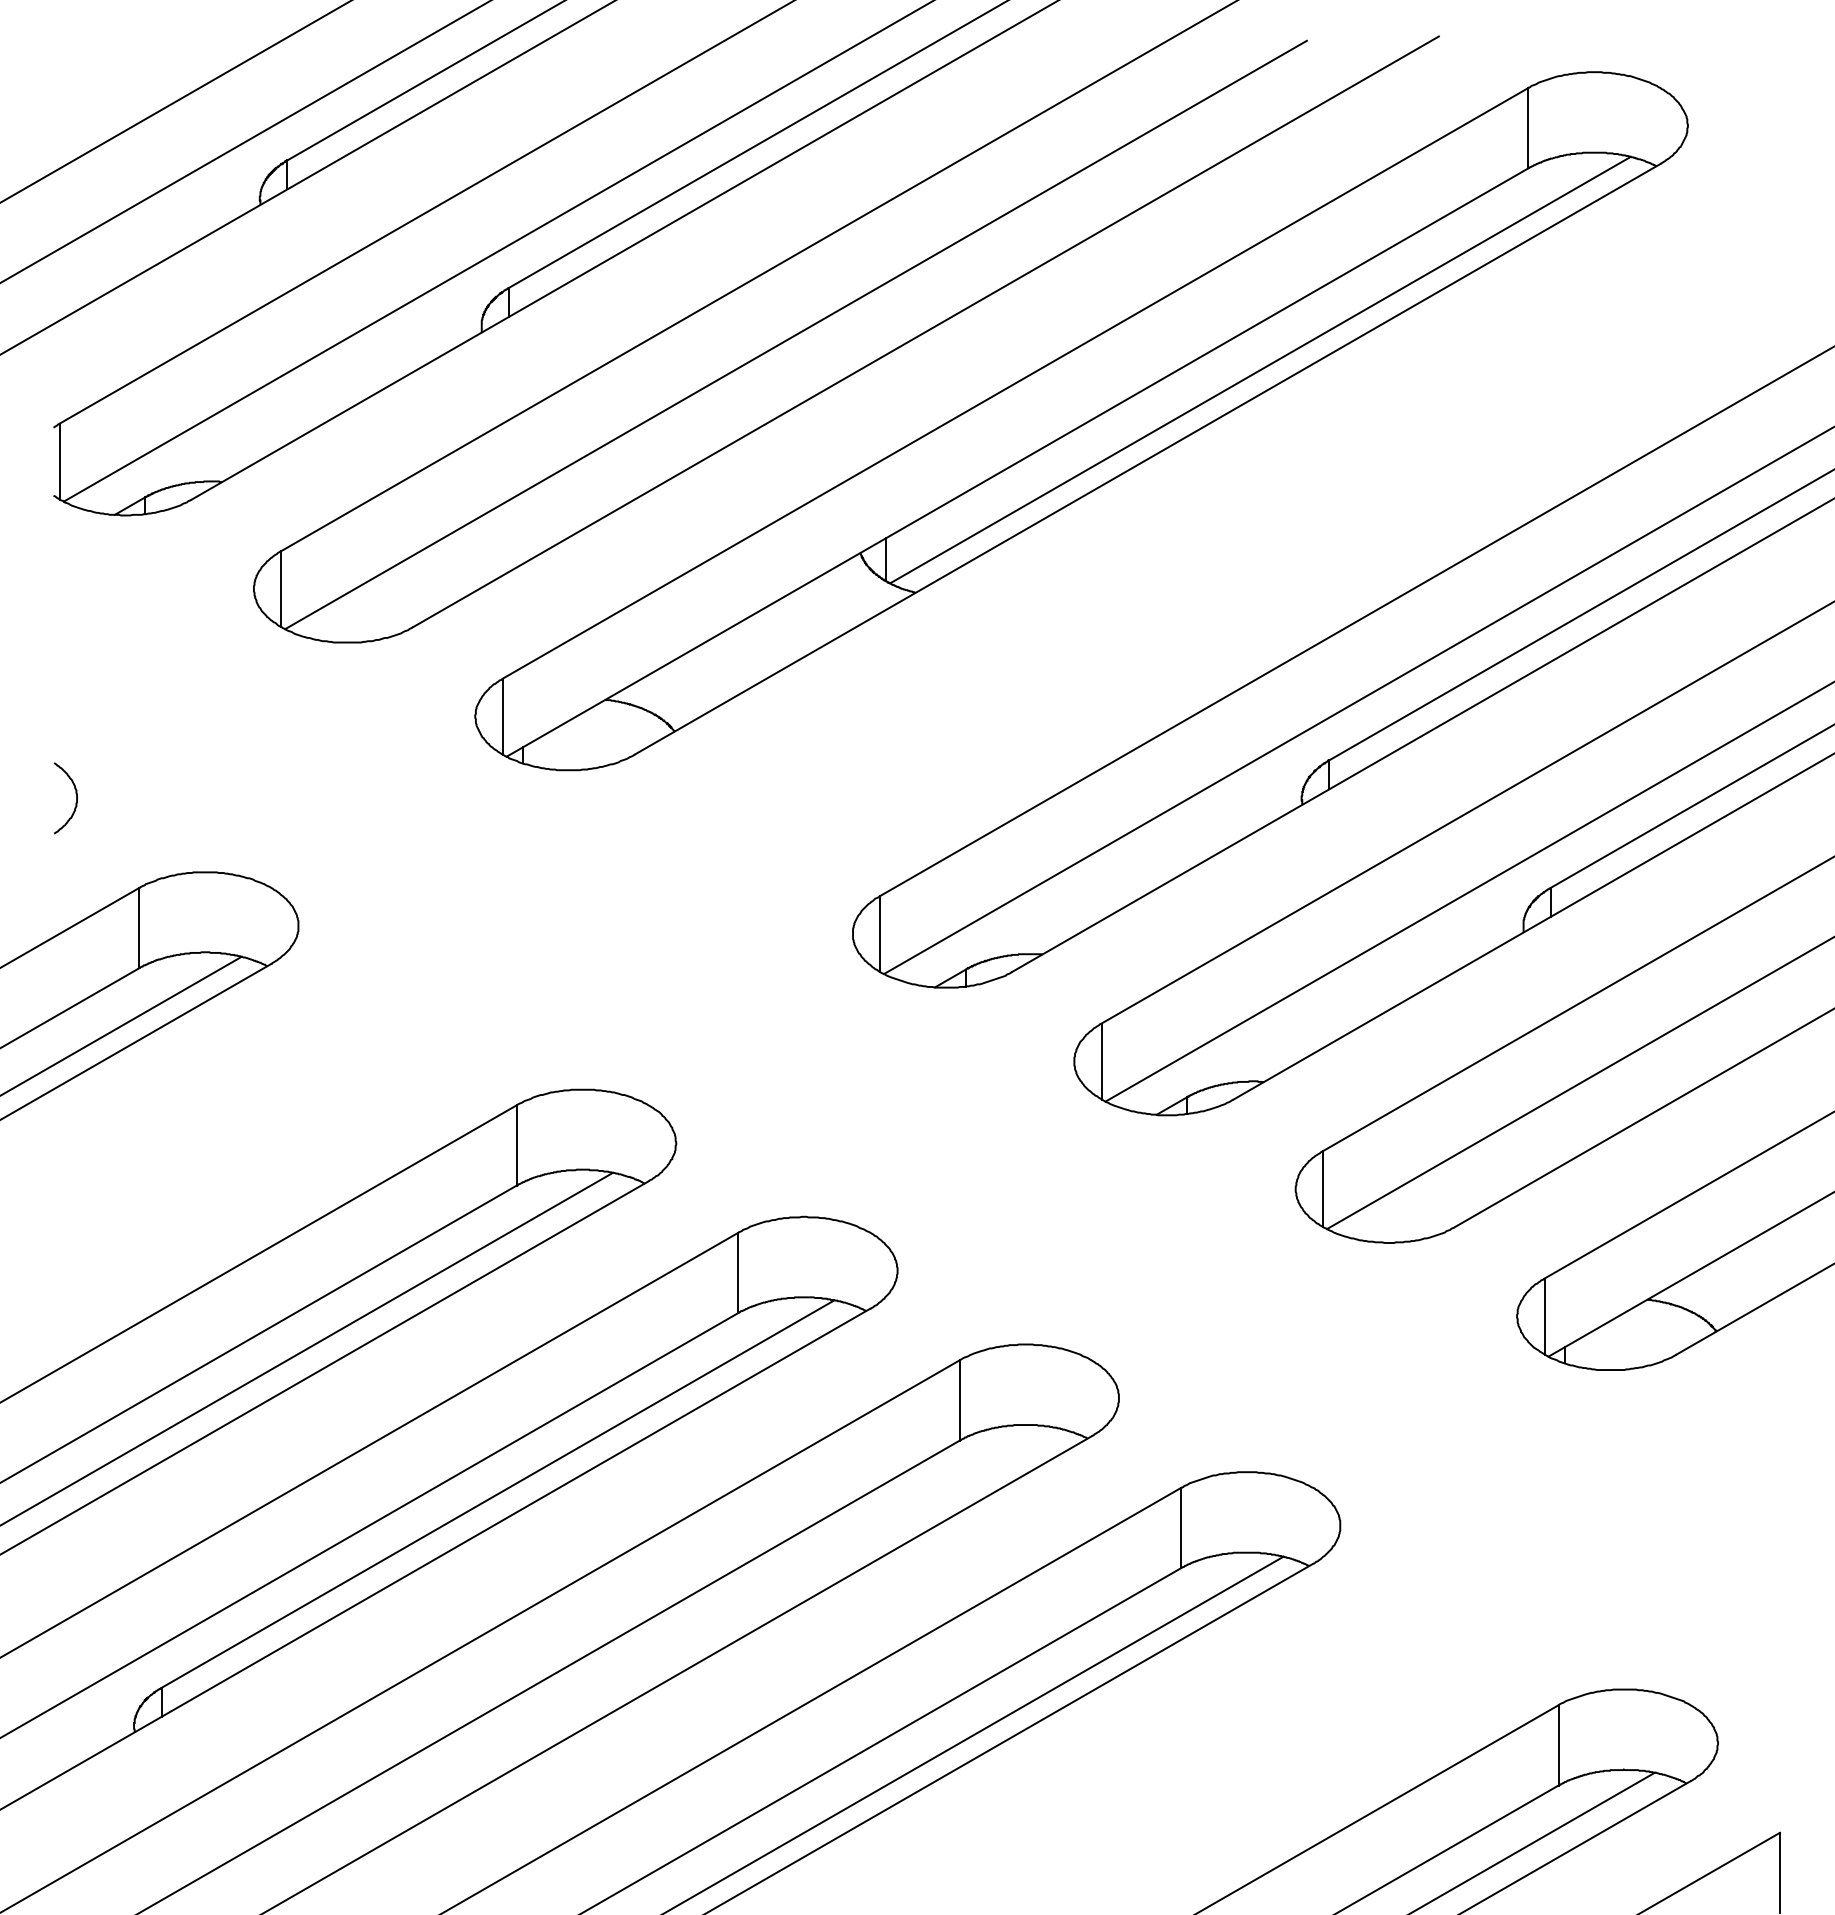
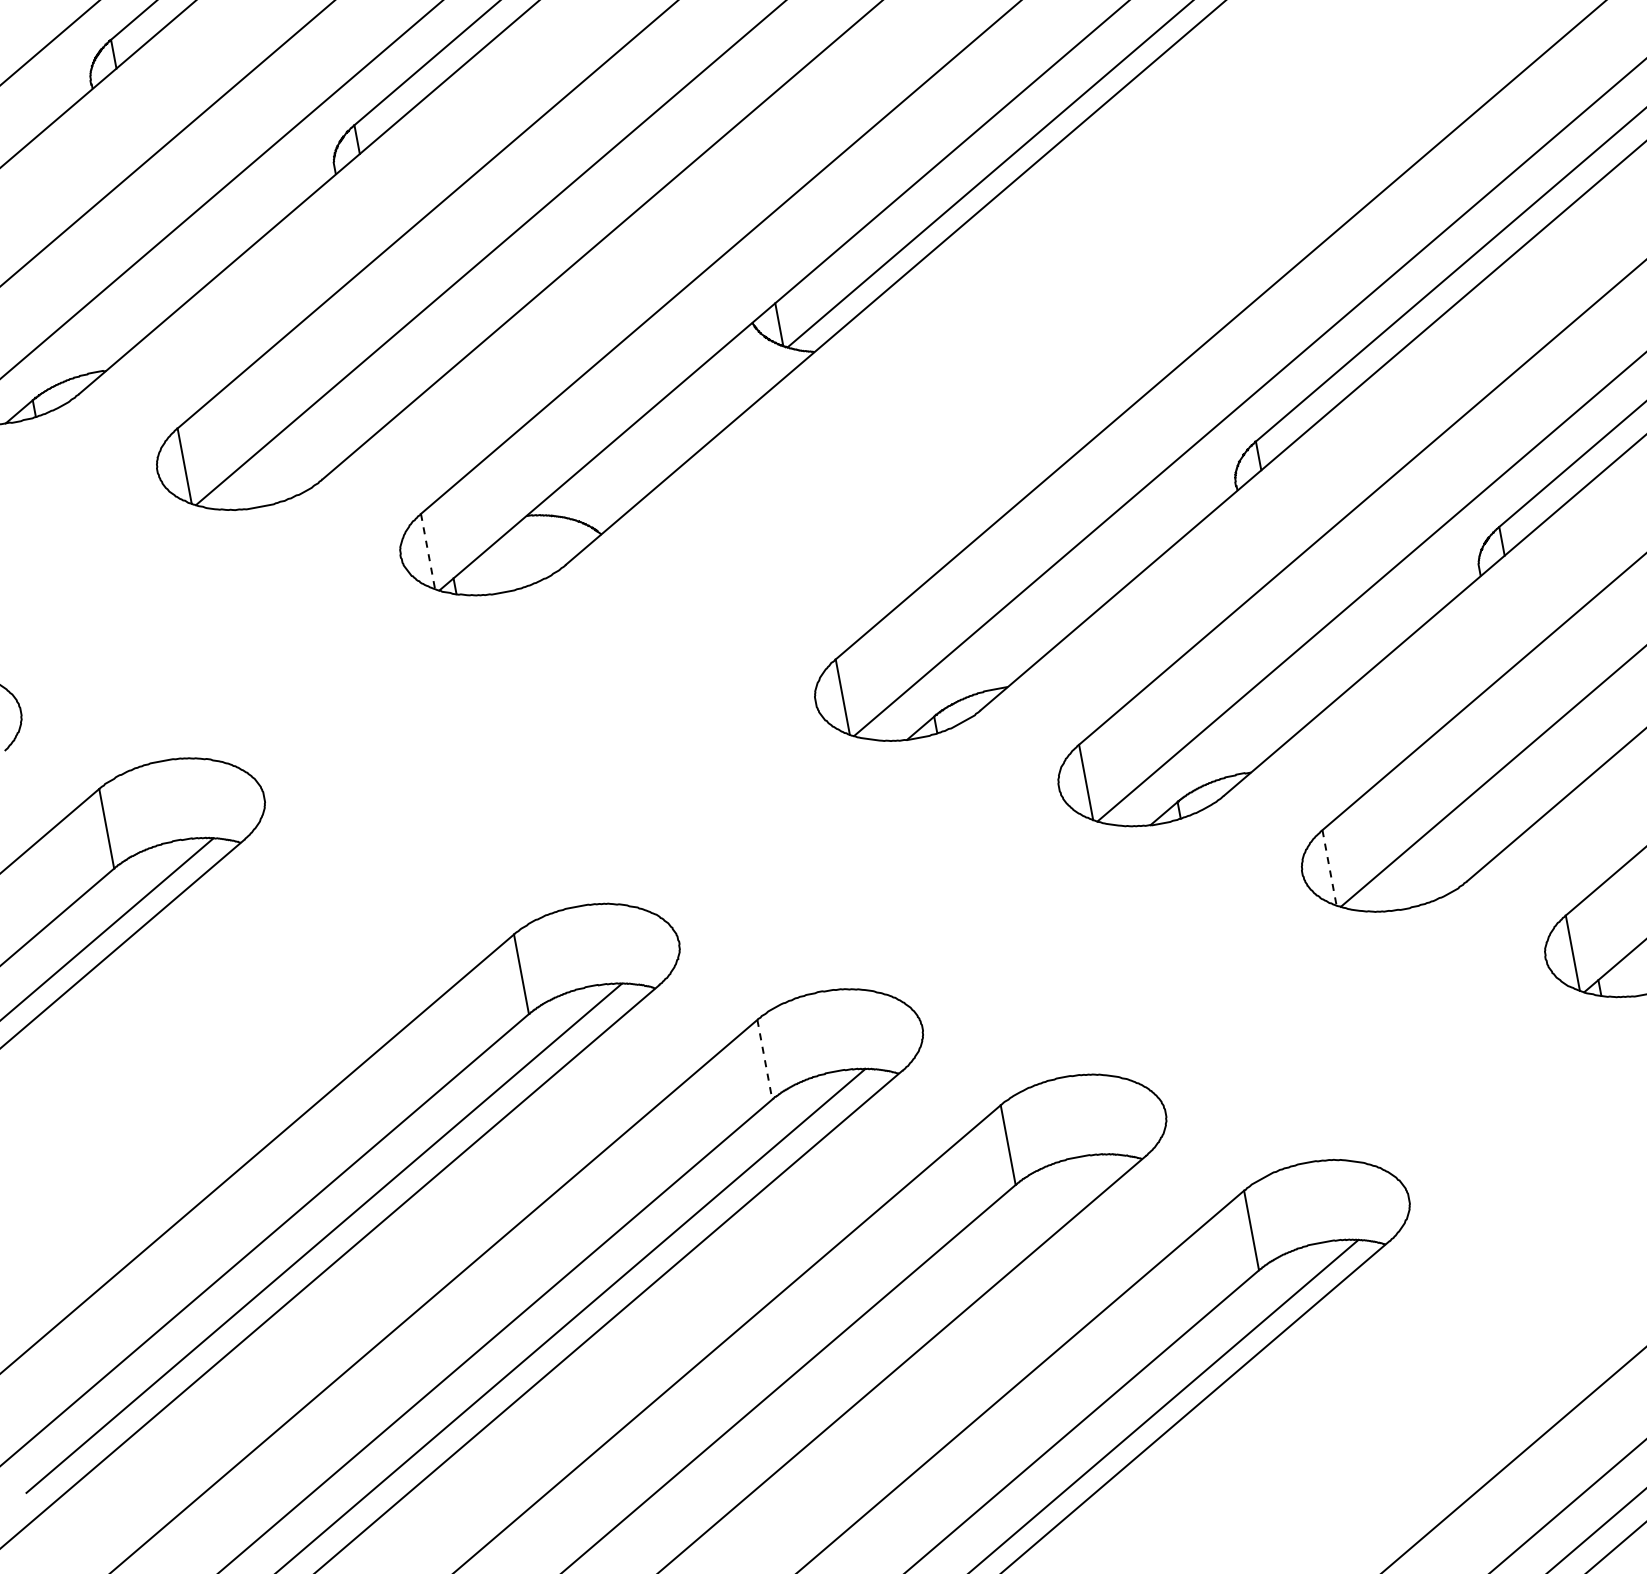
line: (502, 716) -> (427, 551), solid -> dashed
line: (1323, 1189) -> (1329, 868), solid -> dashed
line: (738, 1273) -> (765, 1060), solid -> dashed

